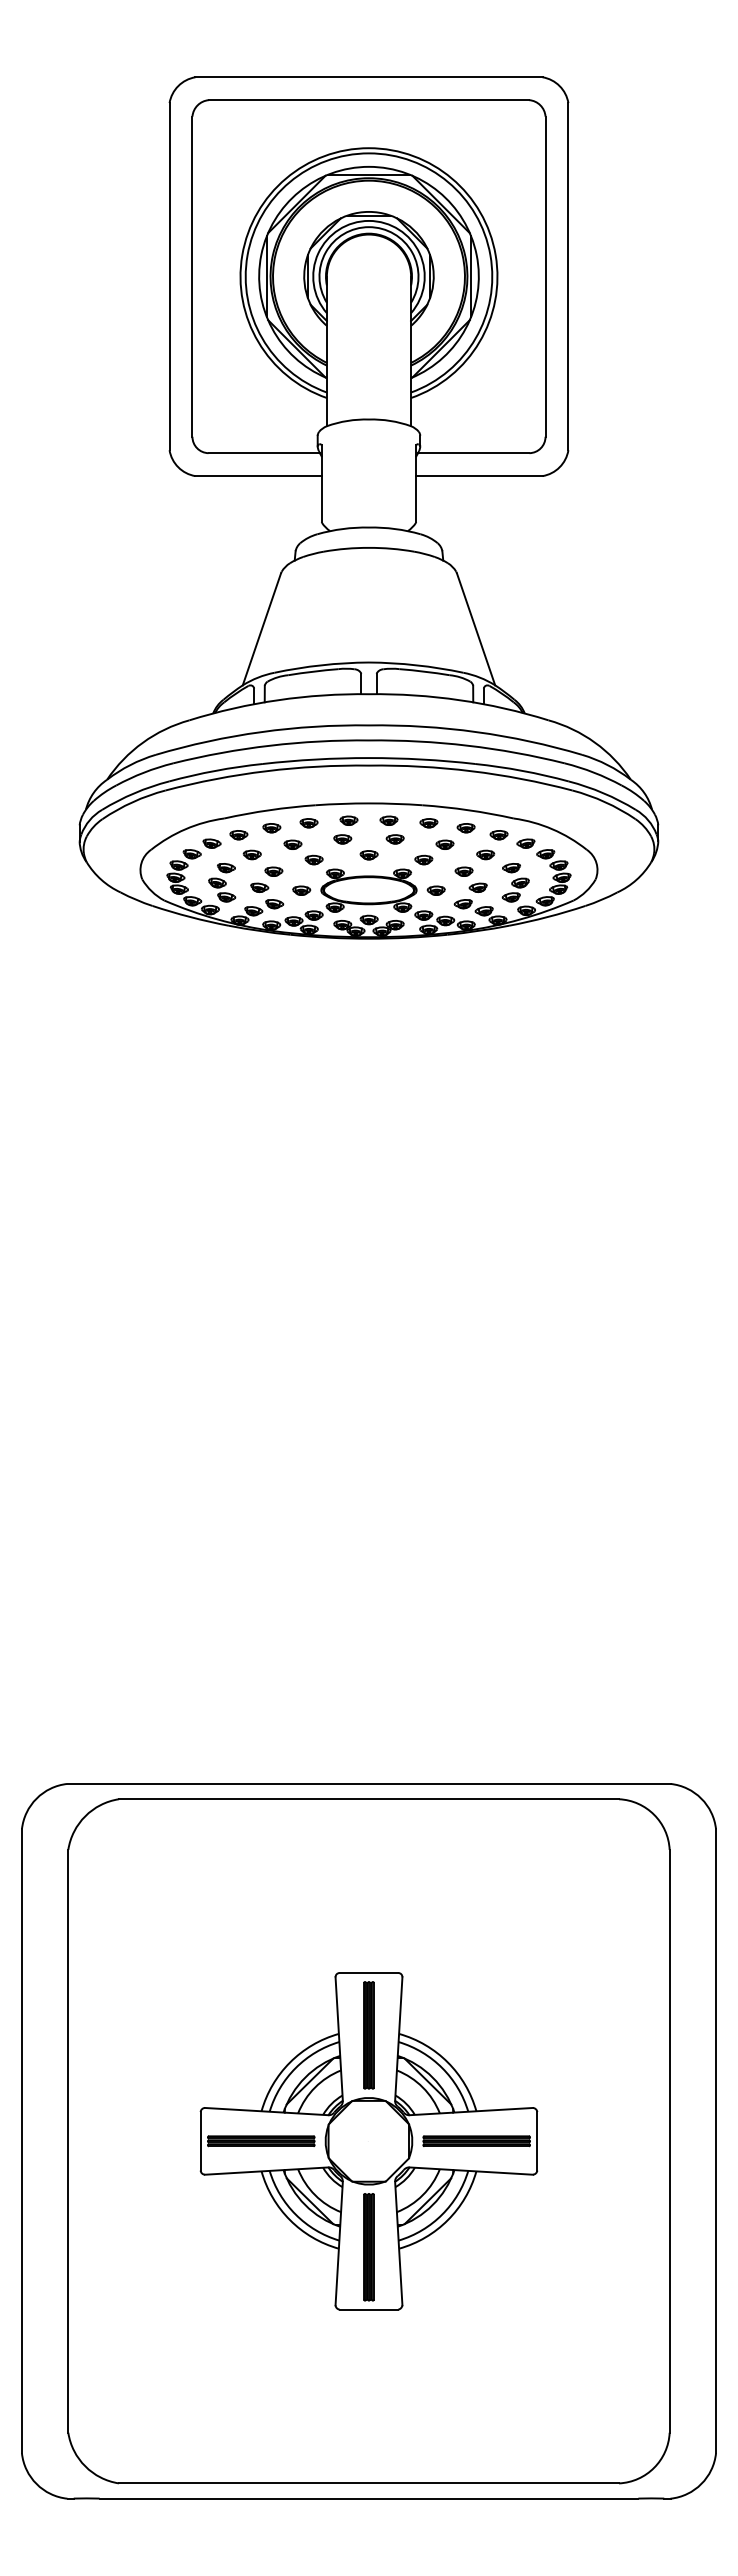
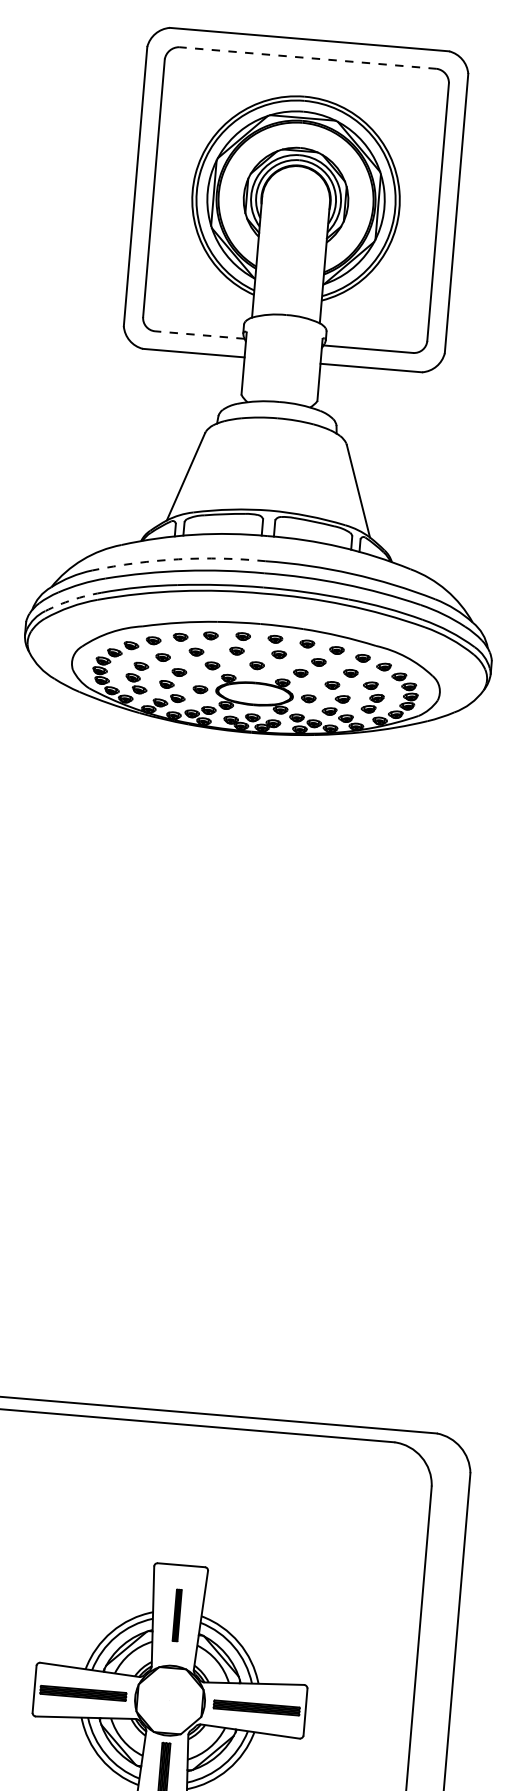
line: (368, 100) -> (307, 58), solid -> dashed
line: (264, 453) -> (200, 335), solid -> dashed
arc: (261, 732) -> (178, 559), solid -> dashed
arc: (134, 793) -> (72, 600), solid -> dashed
part: (368, 2035) -> (176, 1615), size x0.6

